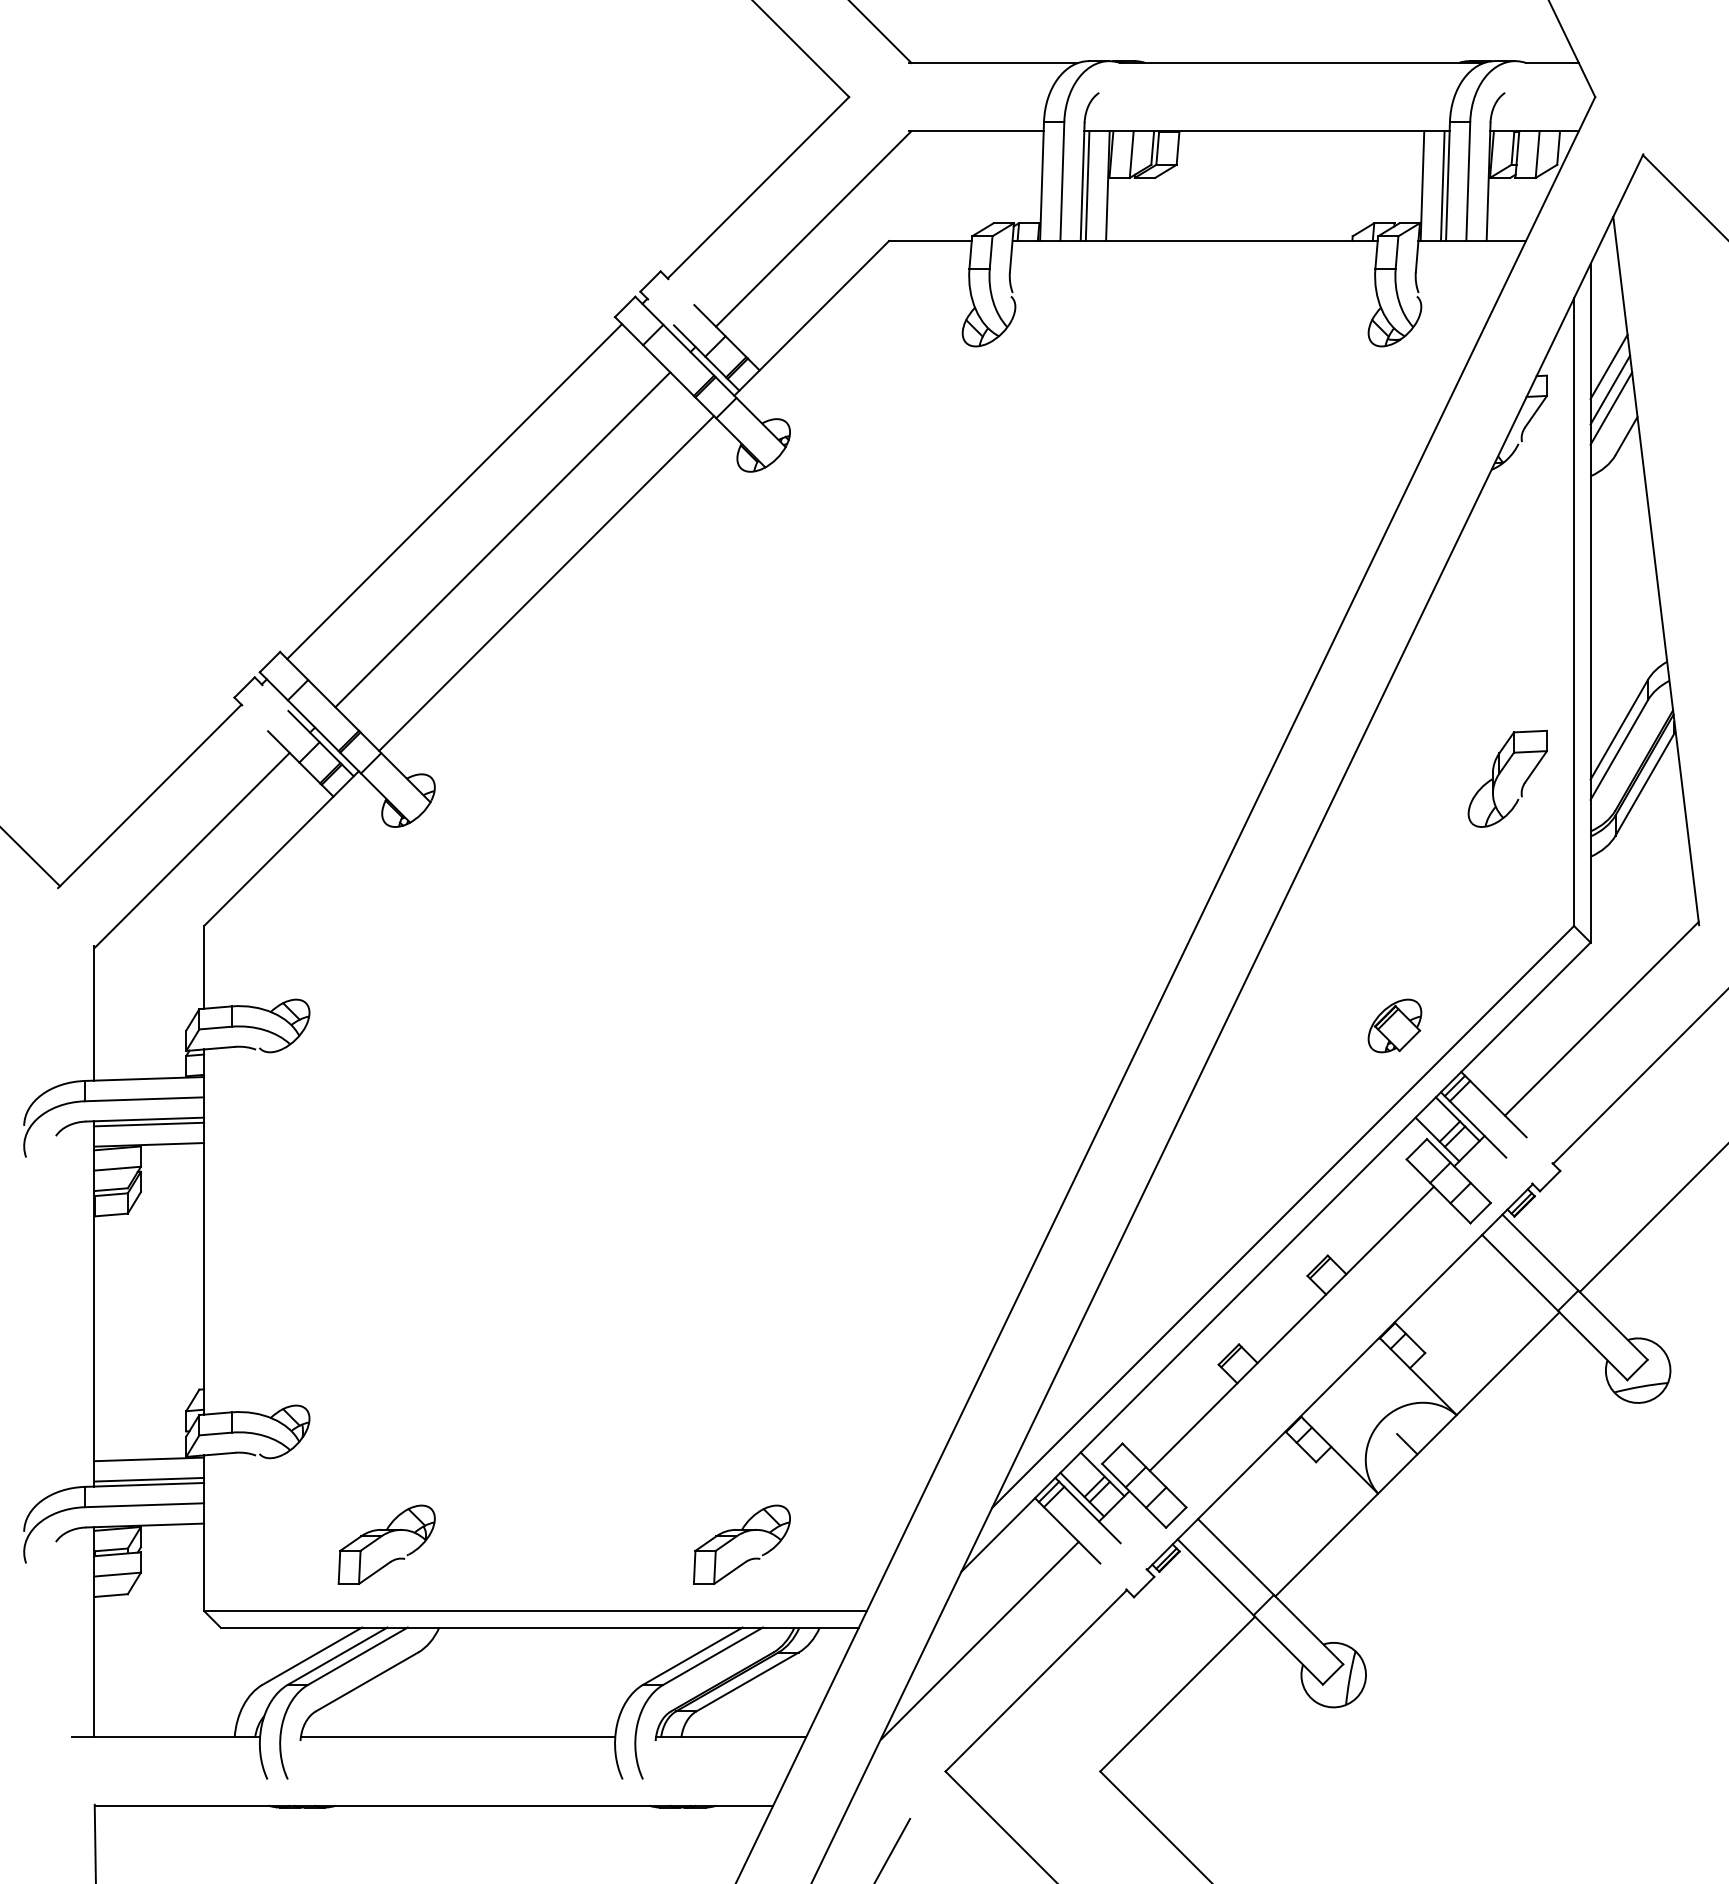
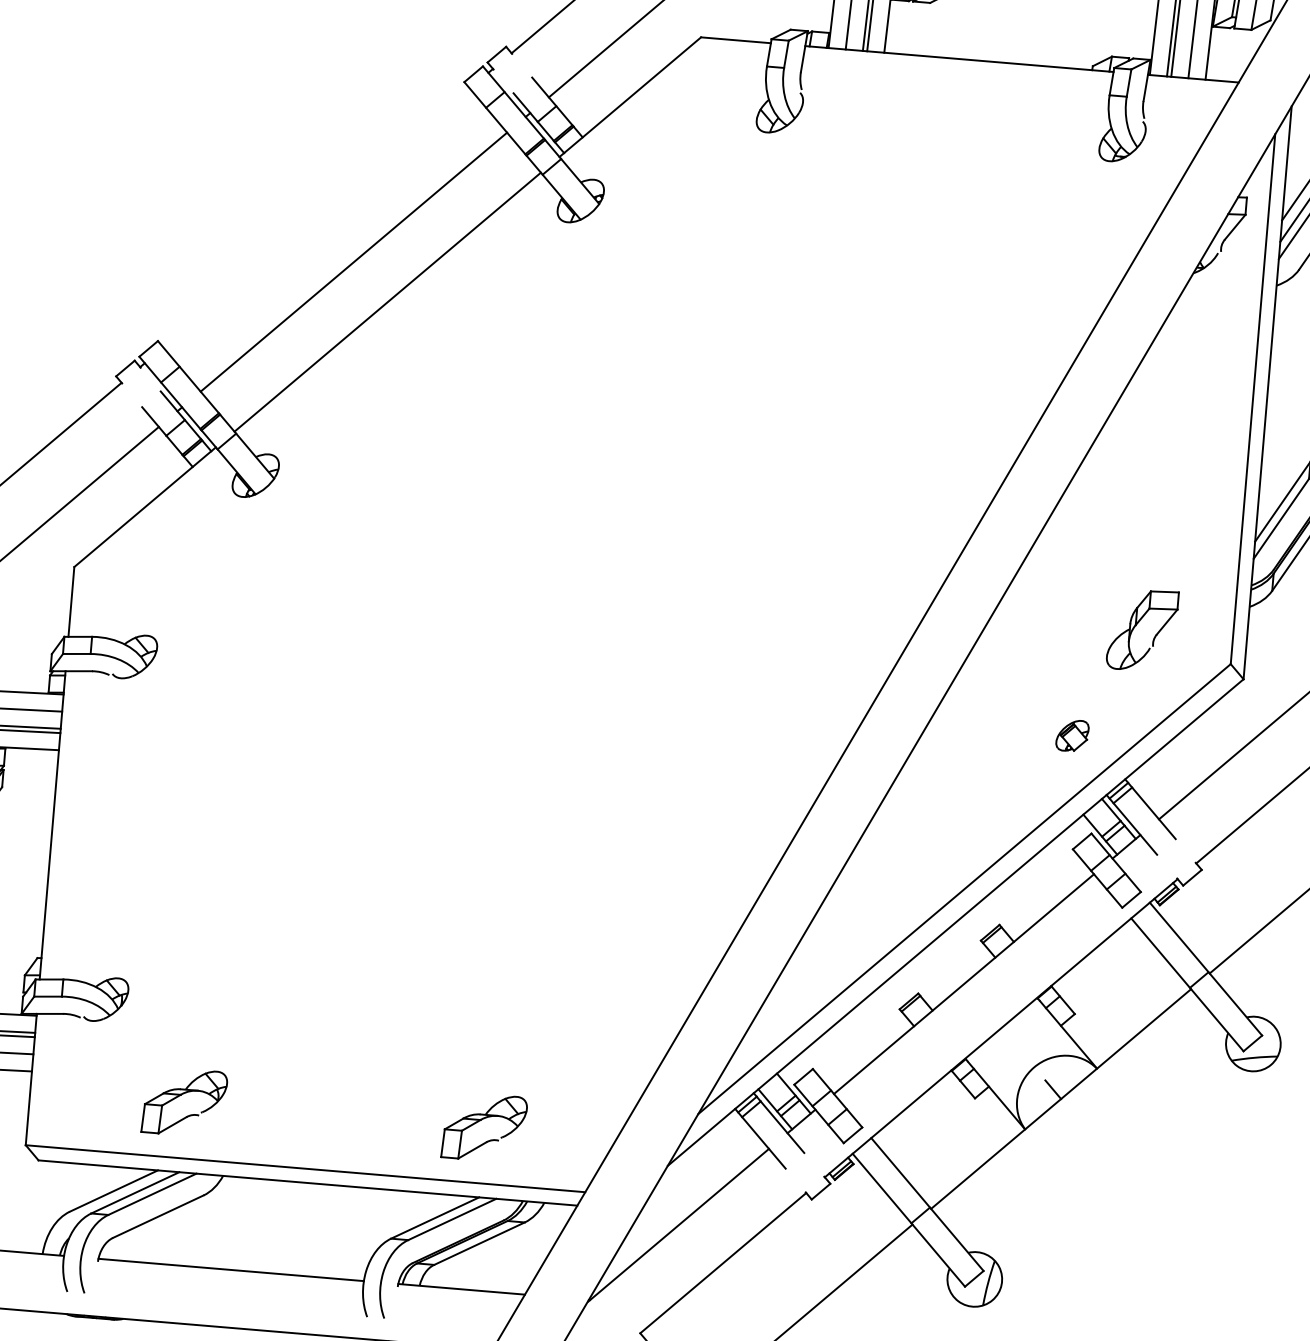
line: (454, 491) -> (316, 217), removed
part: (1500, 774) -> (1136, 626), moved
part: (1394, 1025) -> (1072, 735), size x0.7

